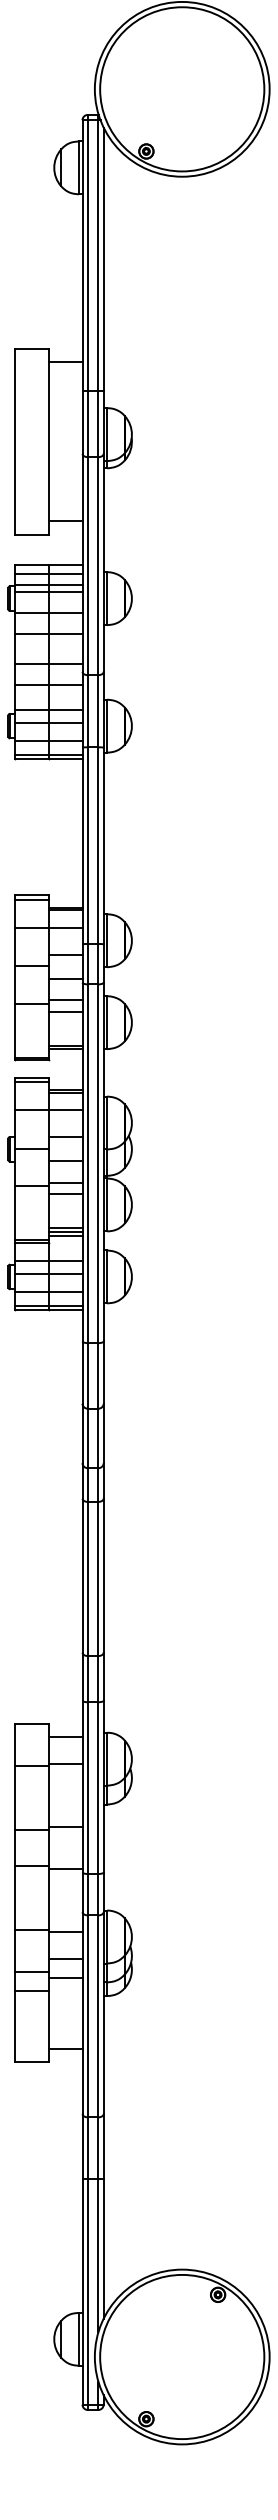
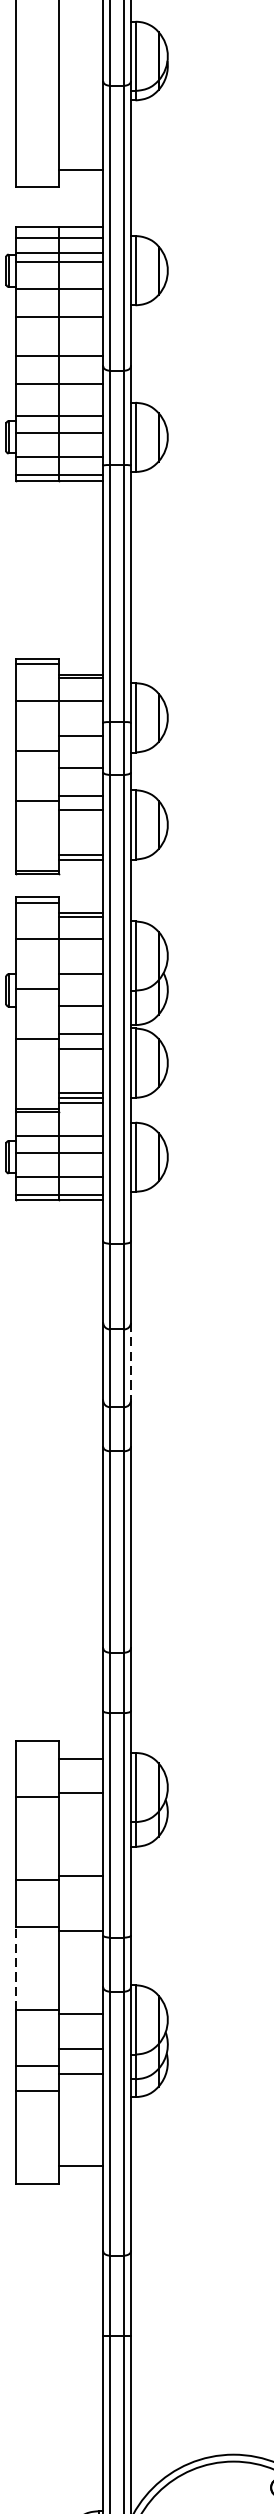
line: (103, 1433) -> (130, 1361), solid -> dashed
line: (15, 1897) -> (15, 1968), solid -> dashed

